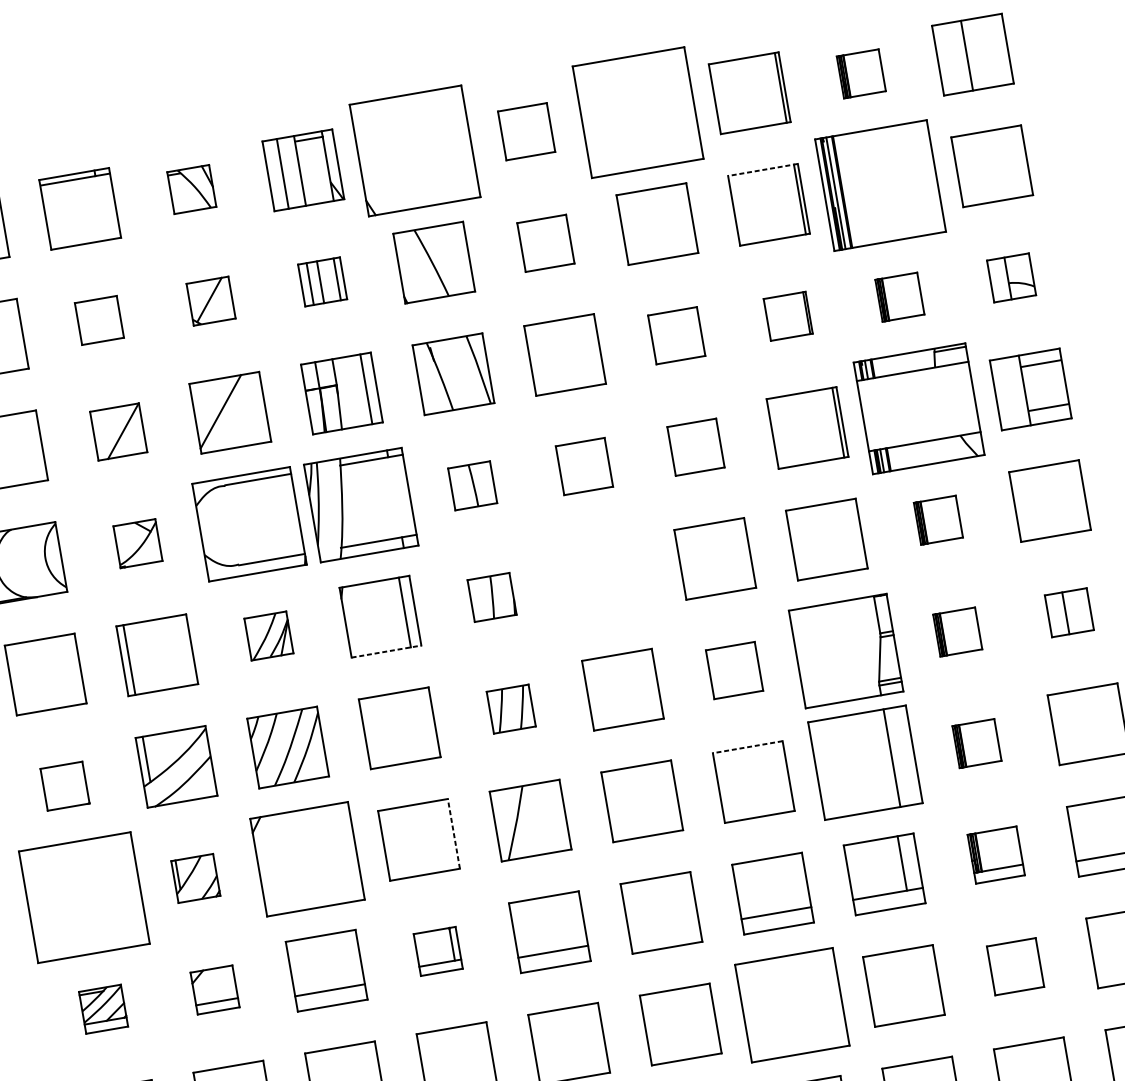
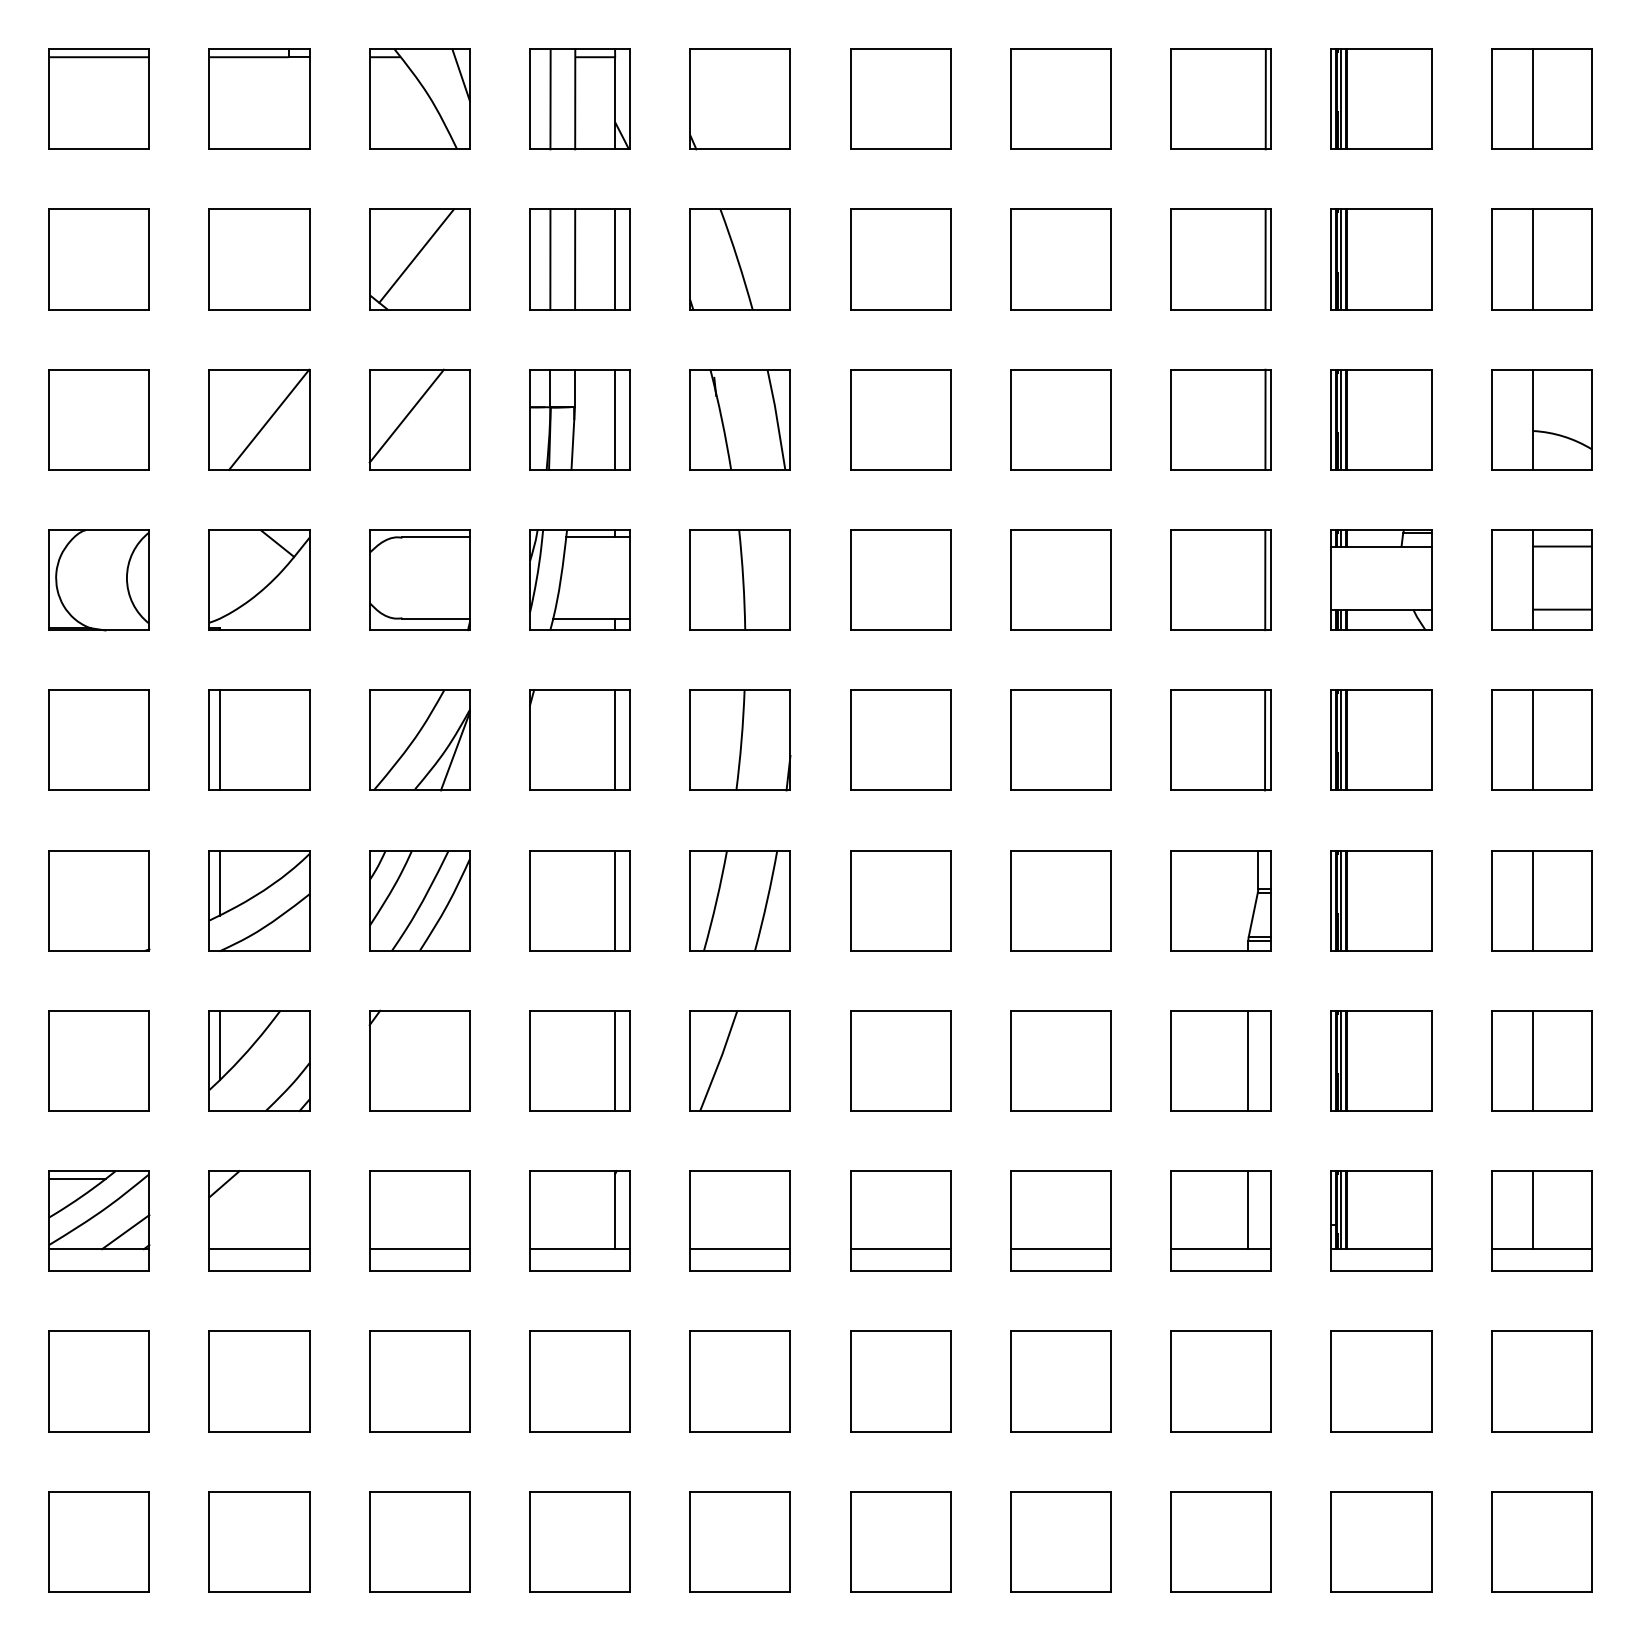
part: (861, 73) -> (1381, 98), size x1.67
part: (637, 112) -> (1060, 98), size x0.62
part: (526, 131) -> (900, 98), size x1.43
part: (414, 151) -> (739, 99), size x0.62
line: (986, 167) -> (1533, 259), added
line: (762, 170) -> (1220, 209), dashed -> solid
part: (880, 185) -> (1381, 259), size x0.62
part: (191, 189) -> (419, 98), size x1.67
part: (545, 243) -> (900, 259), size x1.43
part: (1011, 277) -> (1541, 419), size x1.67
part: (322, 281) -> (579, 259), size x1.67
part: (899, 296) -> (1381, 419), size x1.67
part: (210, 301) -> (419, 259), size x1.67
part: (787, 316) -> (1220, 419), size x1.67
part: (99, 320) -> (259, 259), size x1.67
part: (676, 335) -> (1060, 419), size x1.43
part: (919, 408) -> (1381, 579), size x0.62
part: (118, 431) -> (259, 419), size x1.43
part: (695, 446) -> (1060, 579), size x1.43
part: (584, 466) -> (900, 579), size x1.43
part: (472, 485) -> (739, 579), size x1.67
line: (1044, 502) -> (1533, 740), added
part: (360, 504) -> (579, 579), size x0.71
part: (938, 519) -> (1381, 739), size x1.67
part: (249, 524) -> (419, 580), size x0.71
line: (857, 534) -> (1265, 740), added
part: (137, 543) -> (259, 579), size x1.67
part: (603, 577) -> (900, 739), added
part: (492, 597) -> (740, 740), size x1.67
part: (1069, 612) -> (1541, 900), size x1.67
part: (957, 631) -> (1381, 900), size x1.67
part: (268, 636) -> (419, 740), size x1.67
line: (386, 651) -> (580, 790), dashed -> solid
part: (845, 651) -> (1220, 900), size x0.71
part: (734, 670) -> (1060, 900), size x1.43
part: (510, 709) -> (739, 900), size x1.67
line: (424, 723) -> (615, 900), added
line: (1082, 724) -> (1533, 1060), added
part: (976, 743) -> (1381, 1060), size x1.67
line: (747, 747) -> (1060, 1010), dashed -> solid
part: (864, 762) -> (1220, 1060), size x0.71
part: (65, 786) -> (99, 900), size x1.67
line: (1100, 829) -> (1533, 1210), added
line: (454, 833) -> (630, 1060), dashed -> solid
line: (443, 835) -> (615, 1060), added
part: (996, 854) -> (1381, 1220), size x1.43
part: (307, 858) -> (419, 1060), size x0.71
part: (195, 878) -> (259, 1060), size x1.67
part: (83, 897) -> (98, 1060), size x0.62
line: (664, 932) -> (900, 1249), added
part: (437, 951) -> (579, 1220), size x1.67
part: (1015, 966) -> (1381, 1381), size x1.43
part: (215, 989) -> (259, 1220), size x1.67
part: (792, 1005) -> (1060, 1381), size x0.71
part: (103, 1008) -> (99, 1220), size x1.67

